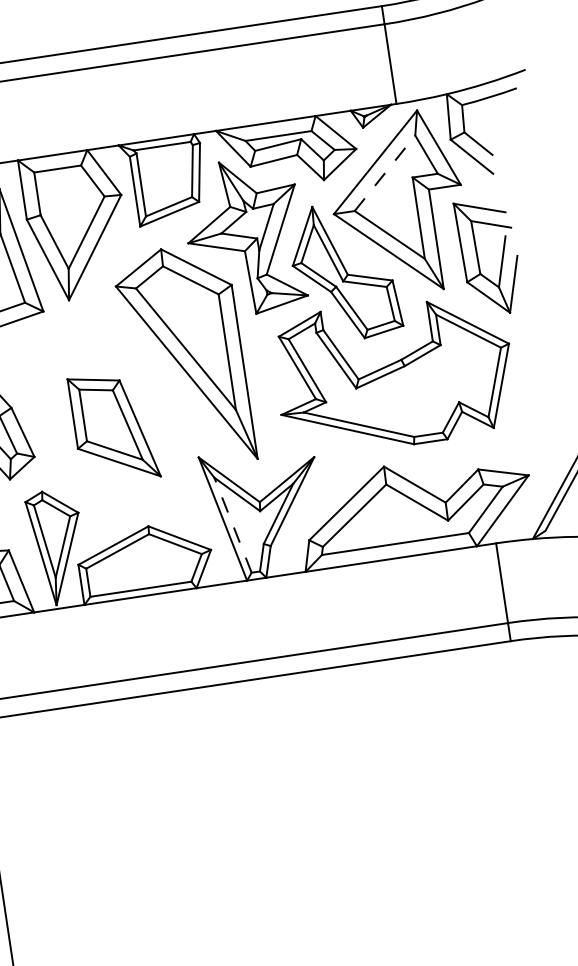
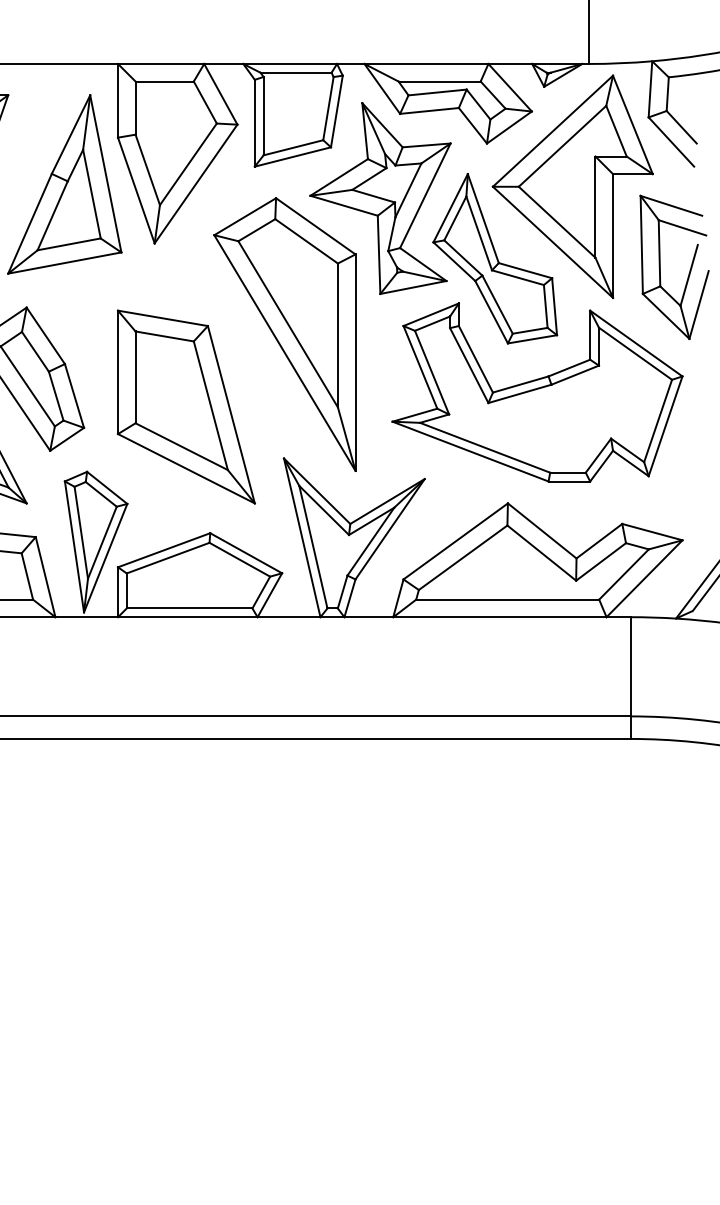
line: (385, 173) -> (562, 146), dashed -> solid
part: (114, 427) -> (186, 406), size x1.43
line: (233, 525) -> (313, 547), dashed -> solid

